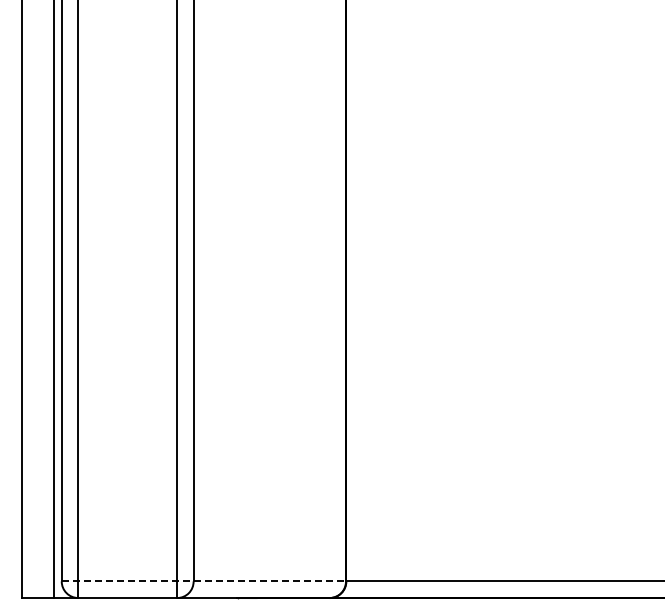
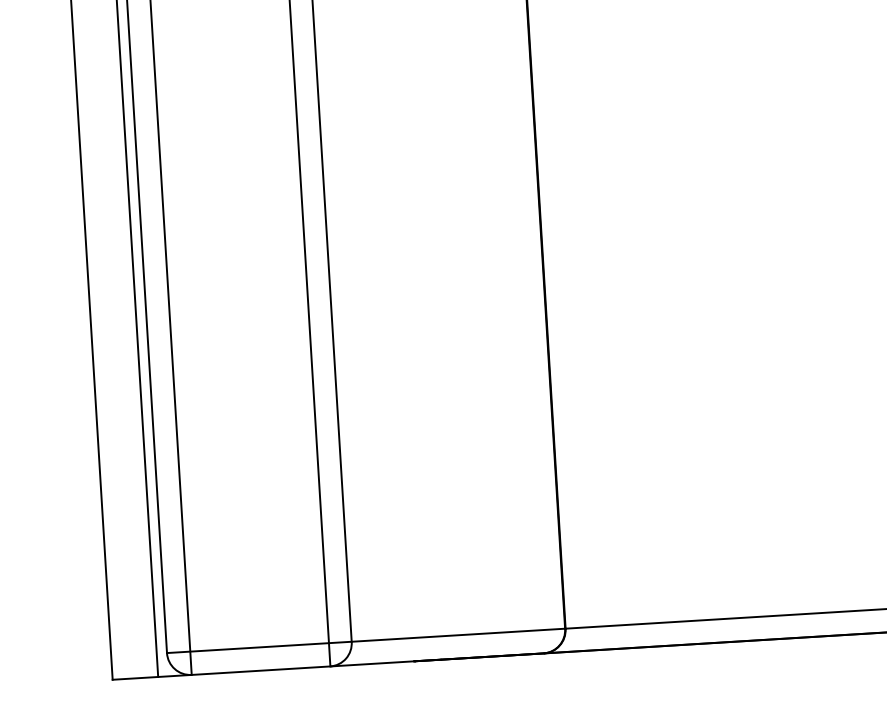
line: (204, 581) -> (366, 640), dashed -> solid

